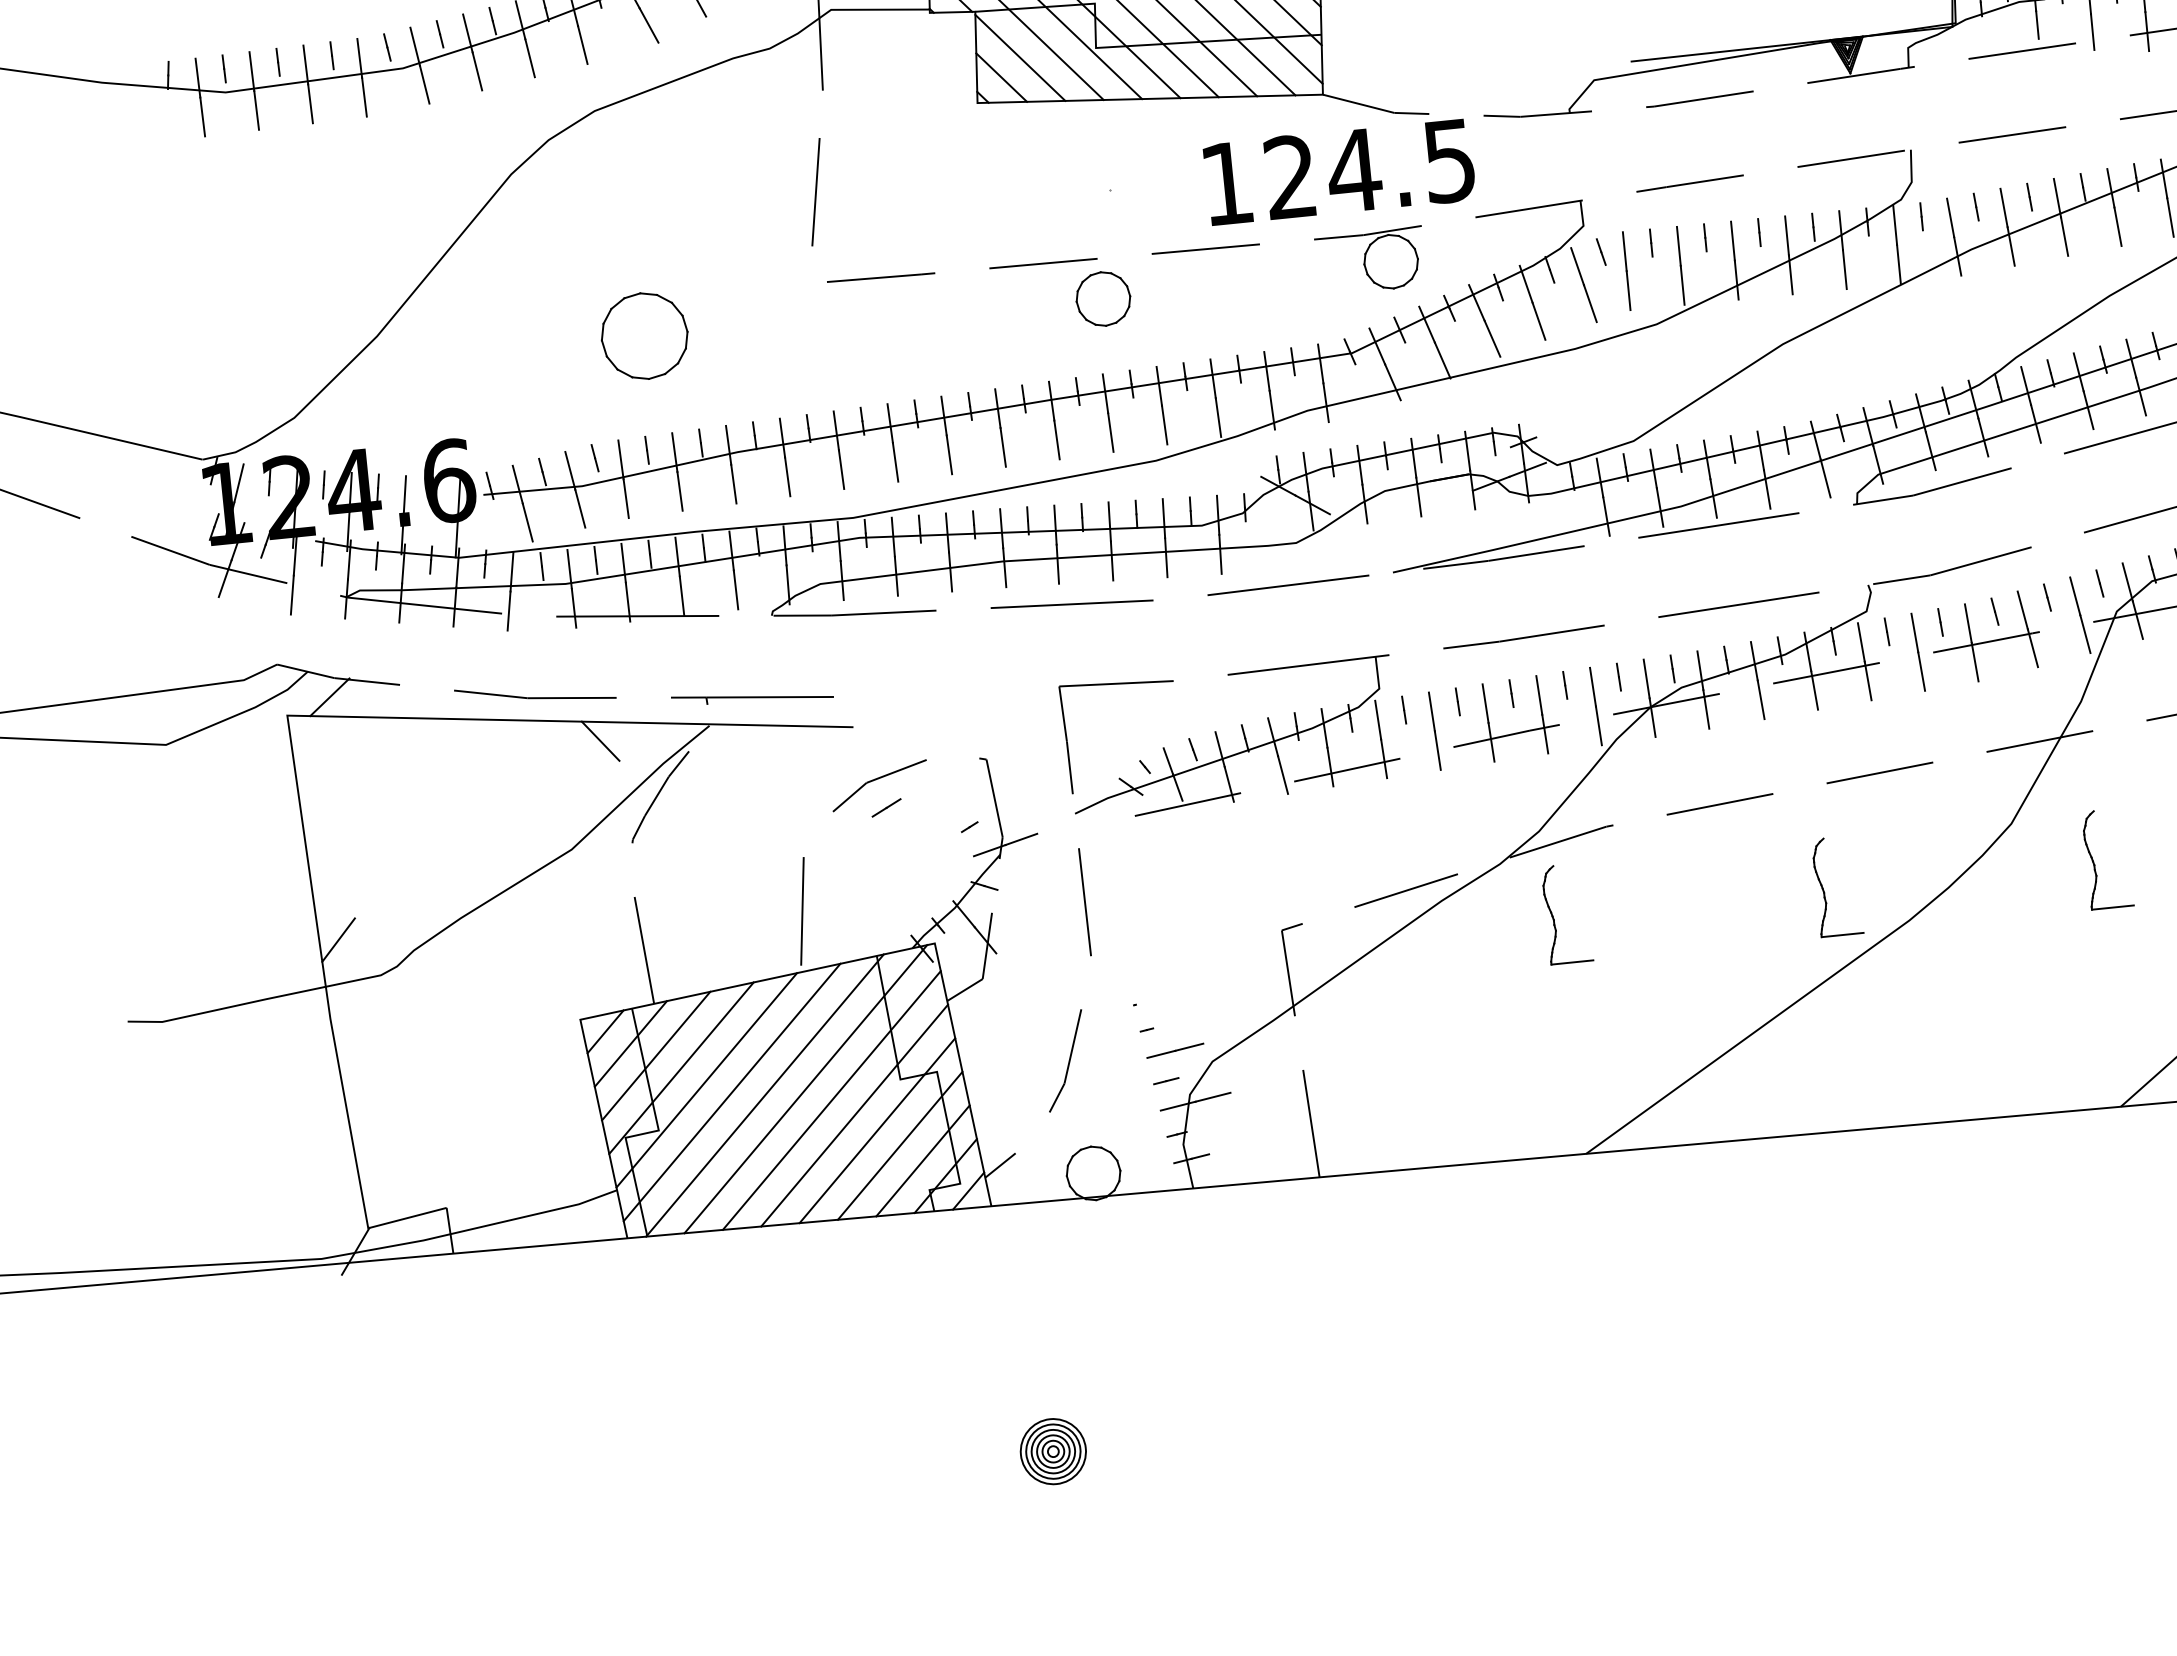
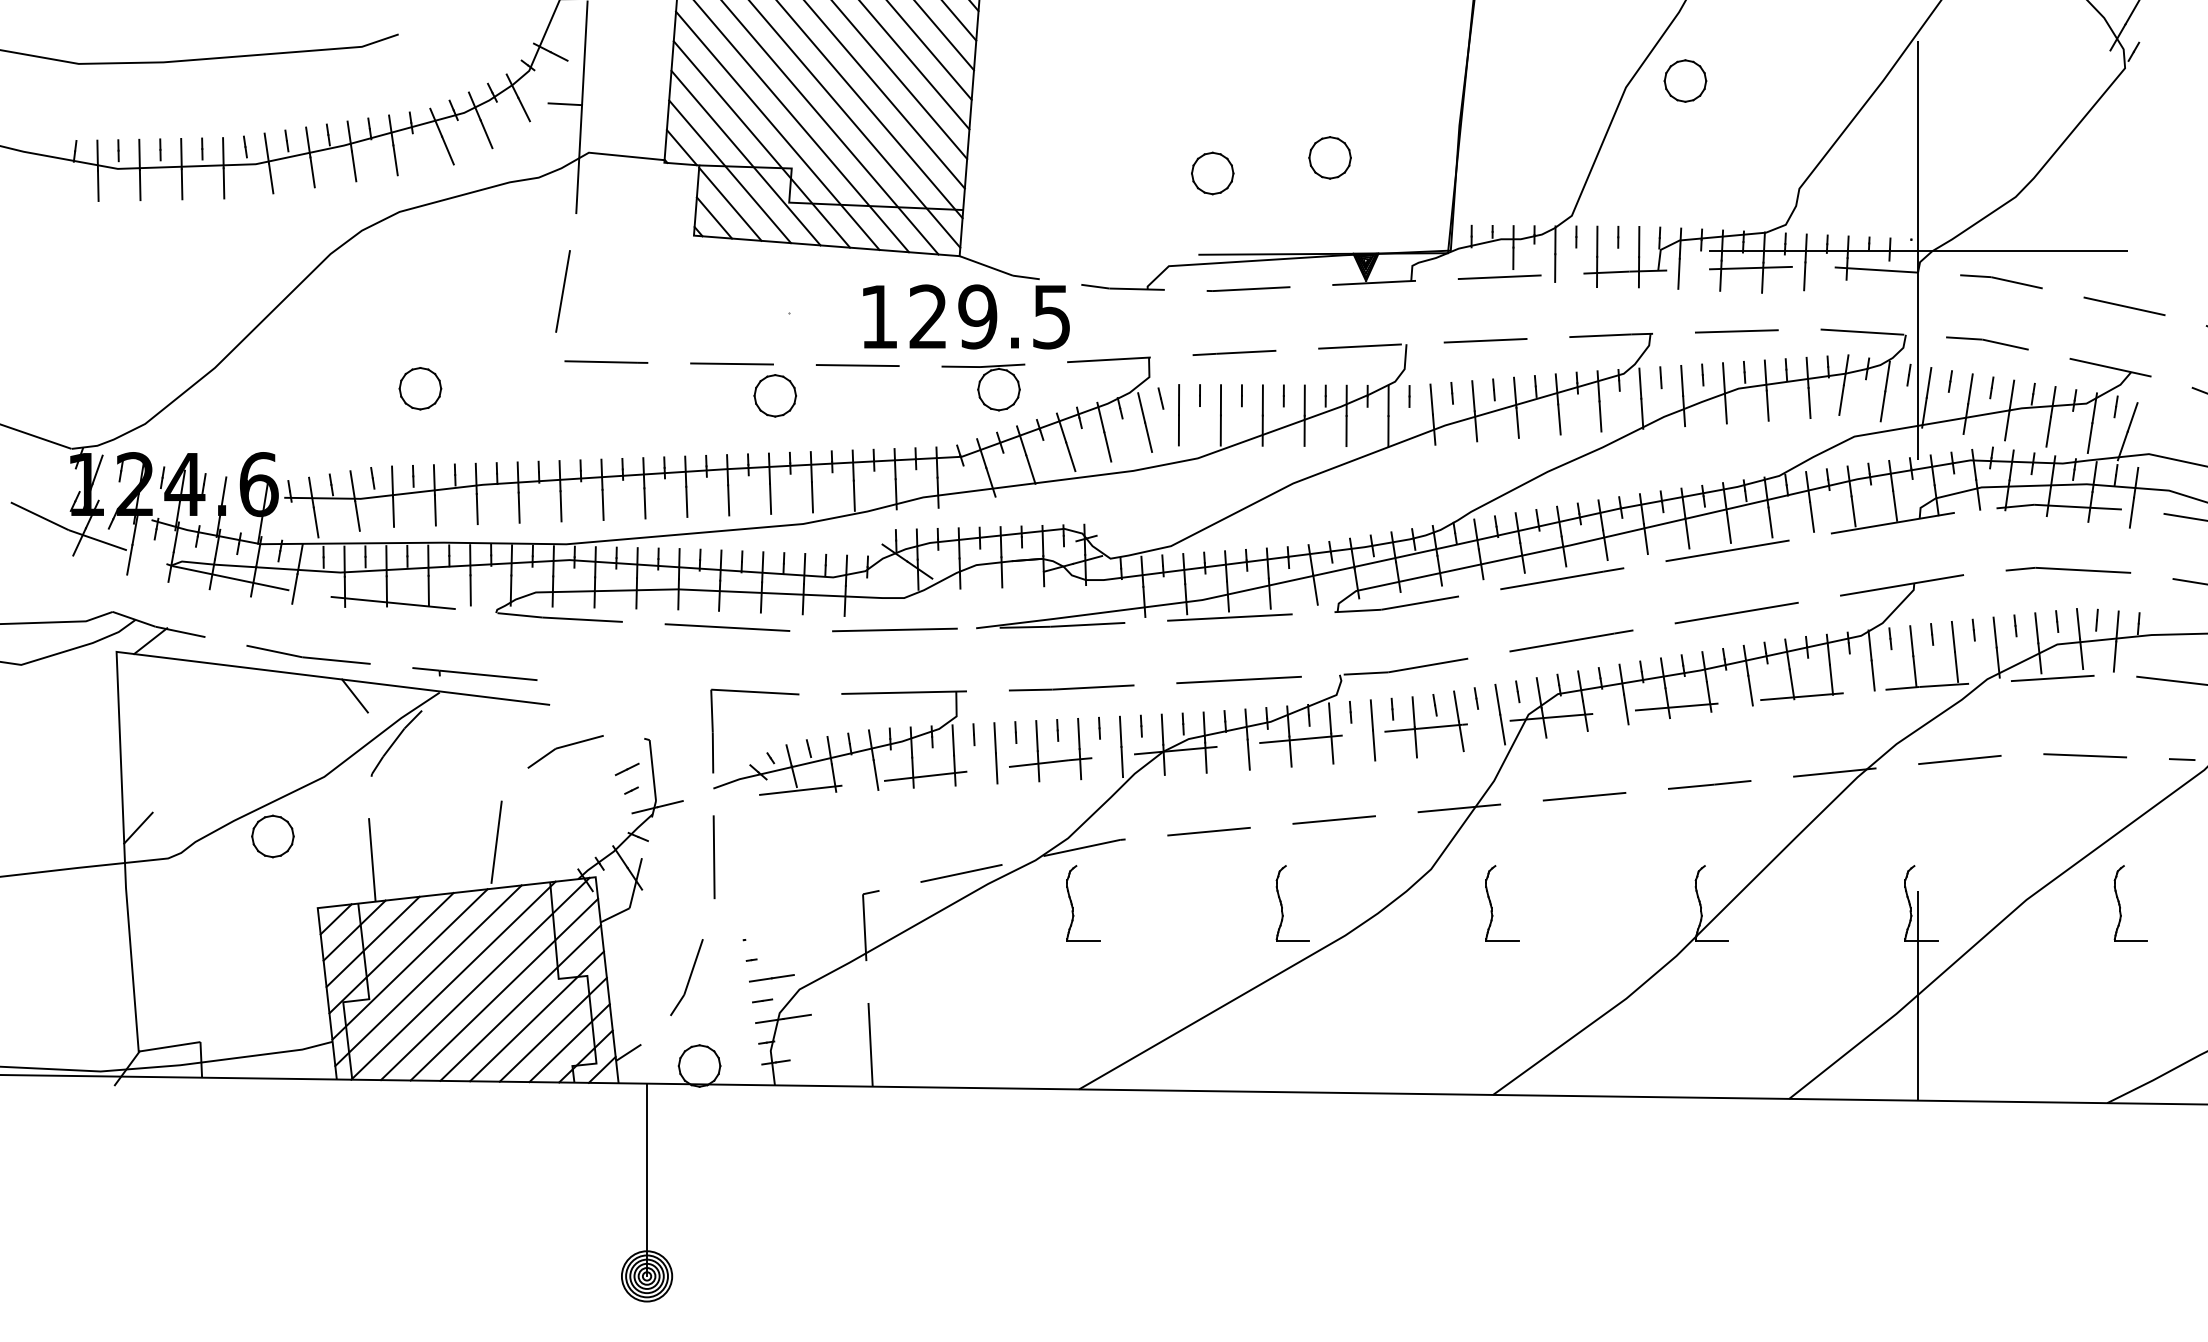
text: (1353, 170) -> (977, 316), 124.5 -> 129.5
part: (644, 336) -> (420, 388), size x0.62
line: (885, 808) -> (626, 769), moved
part: (512, 933) -> (272, 836), added
line: (1041, 1326) -> (647, 1179), added

